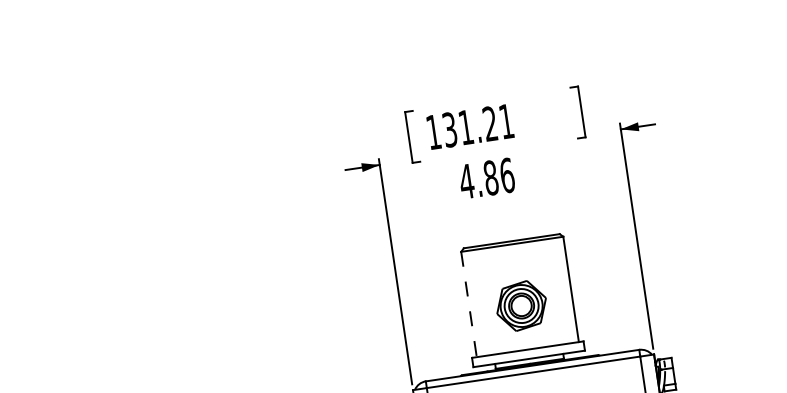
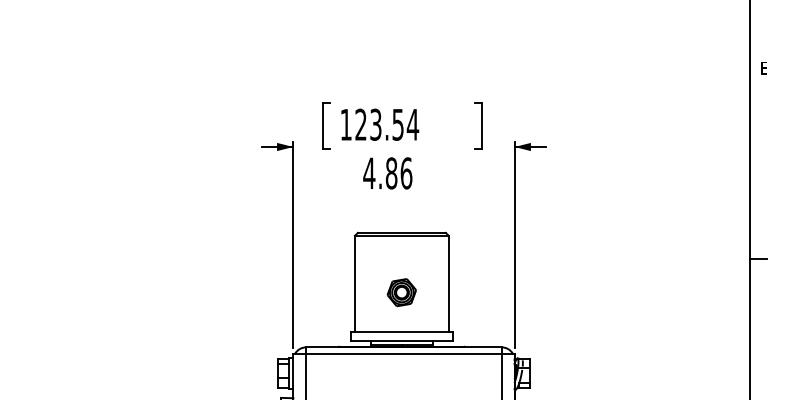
text: (478, 125) -> (387, 124), 131.21 -> 123.54
line: (469, 304) -> (355, 284), dashed -> solid
part: (521, 306) -> (401, 292), size x0.62

